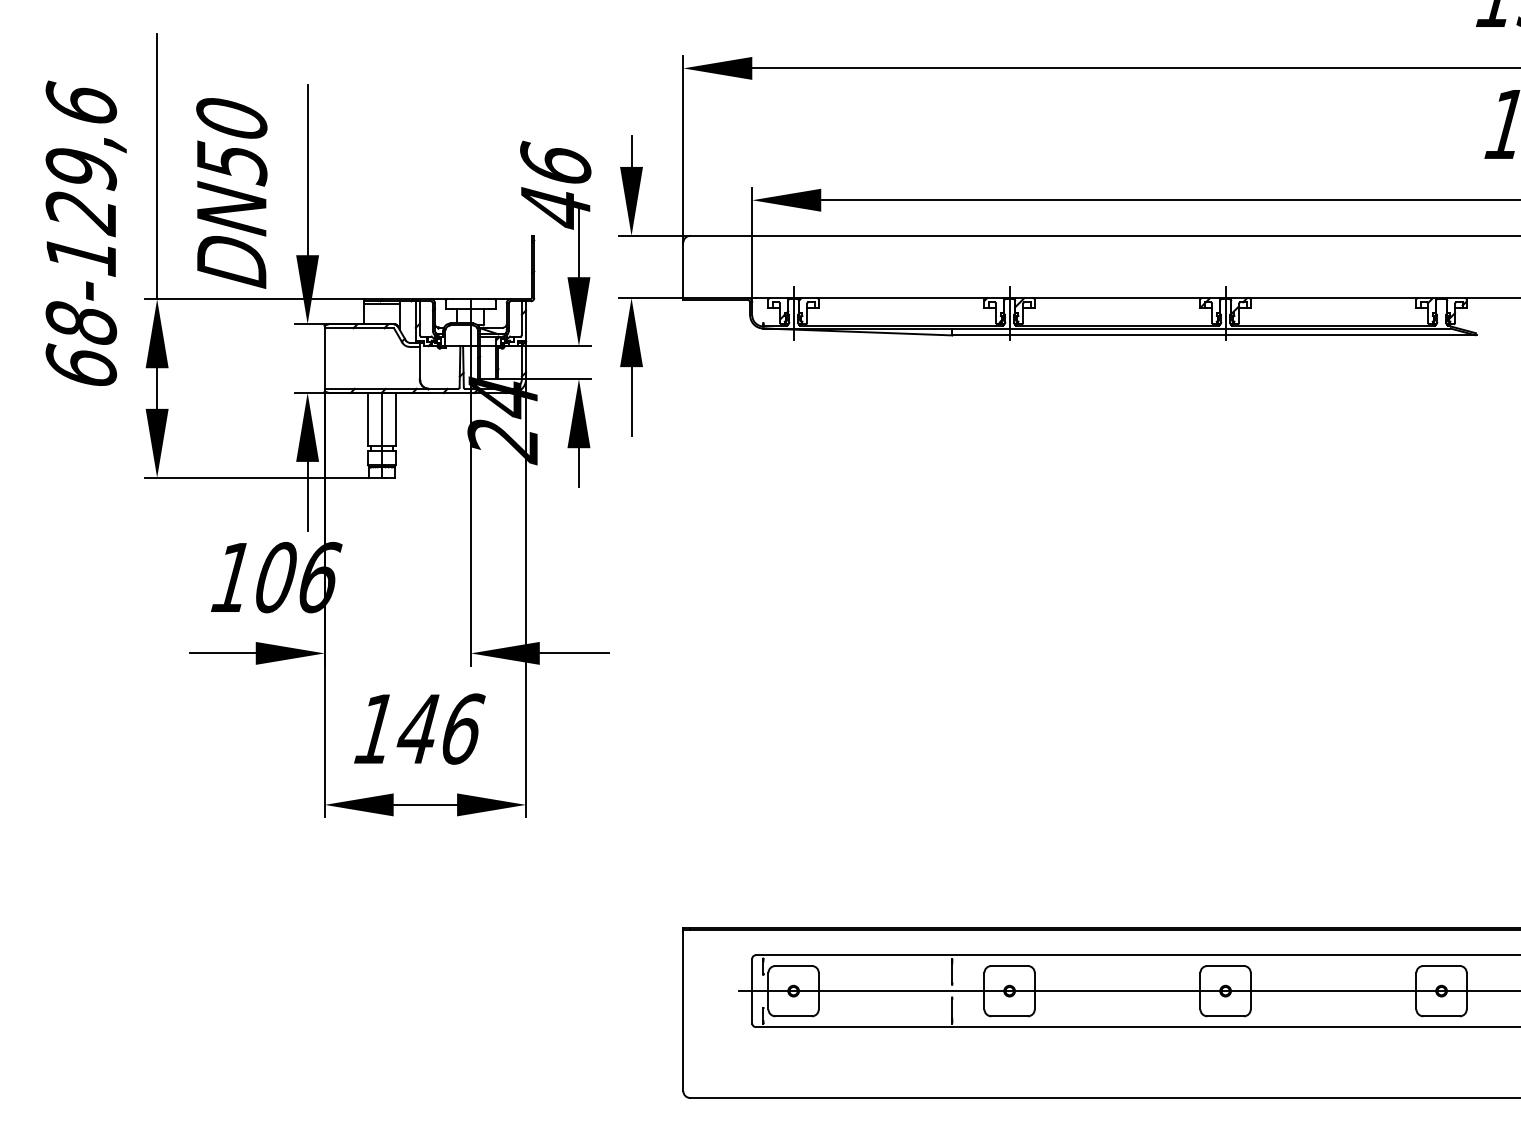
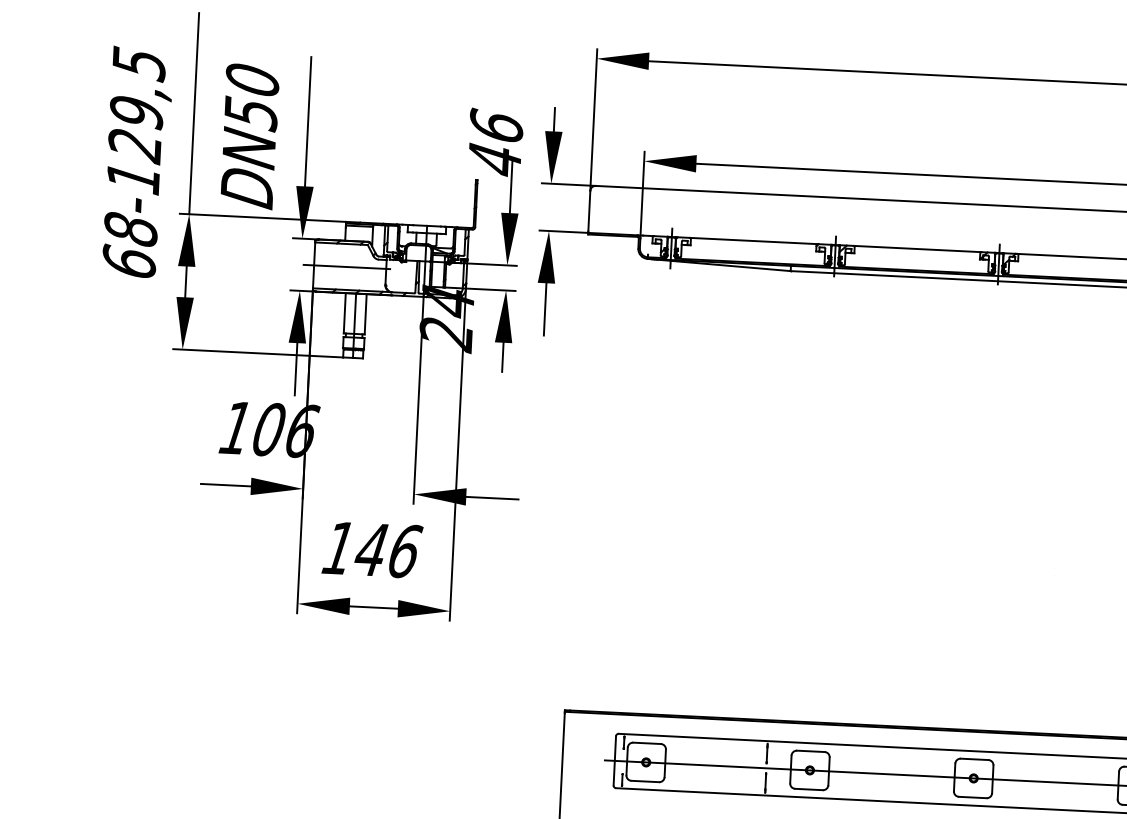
text: (81, 104) -> (139, 63), 68-129,6 -> 68-129,5
line: (367, 358) -> (346, 266), added

